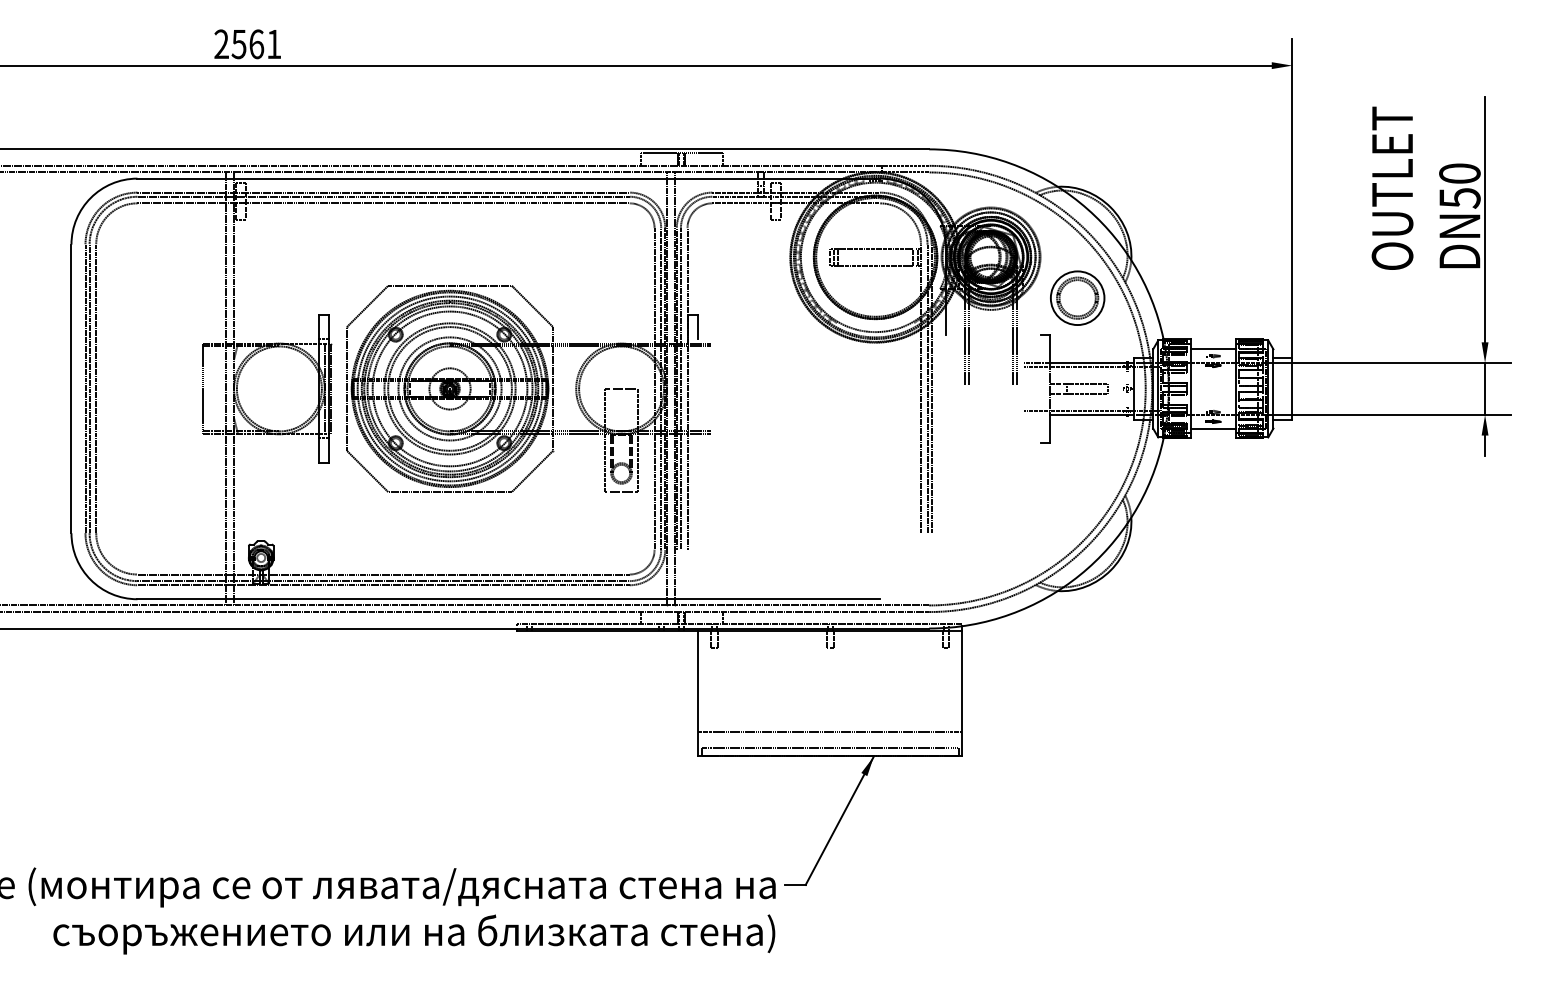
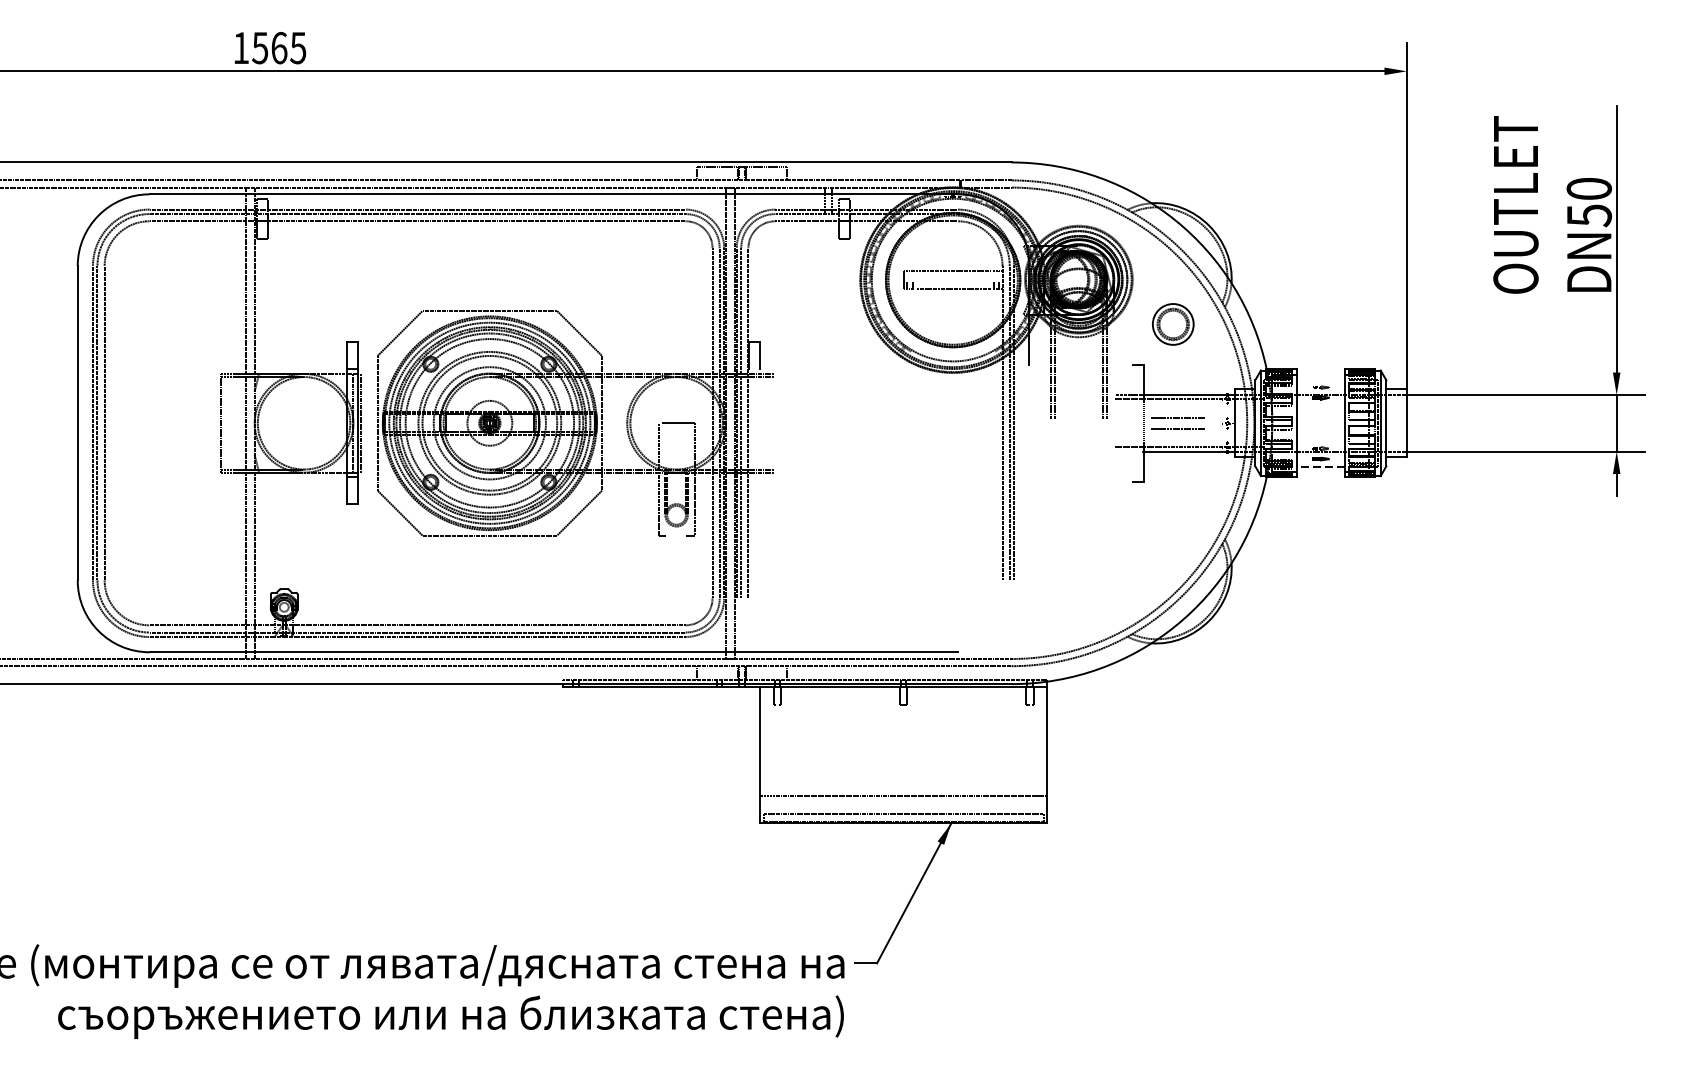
text: (247, 44) -> (269, 48), 2561 -> 1565
part: (1077, 297) -> (1172, 323), size x0.7
line: (1213, 348) -> (1321, 379), removed
line: (1212, 429) -> (1319, 467), solid -> dashed

